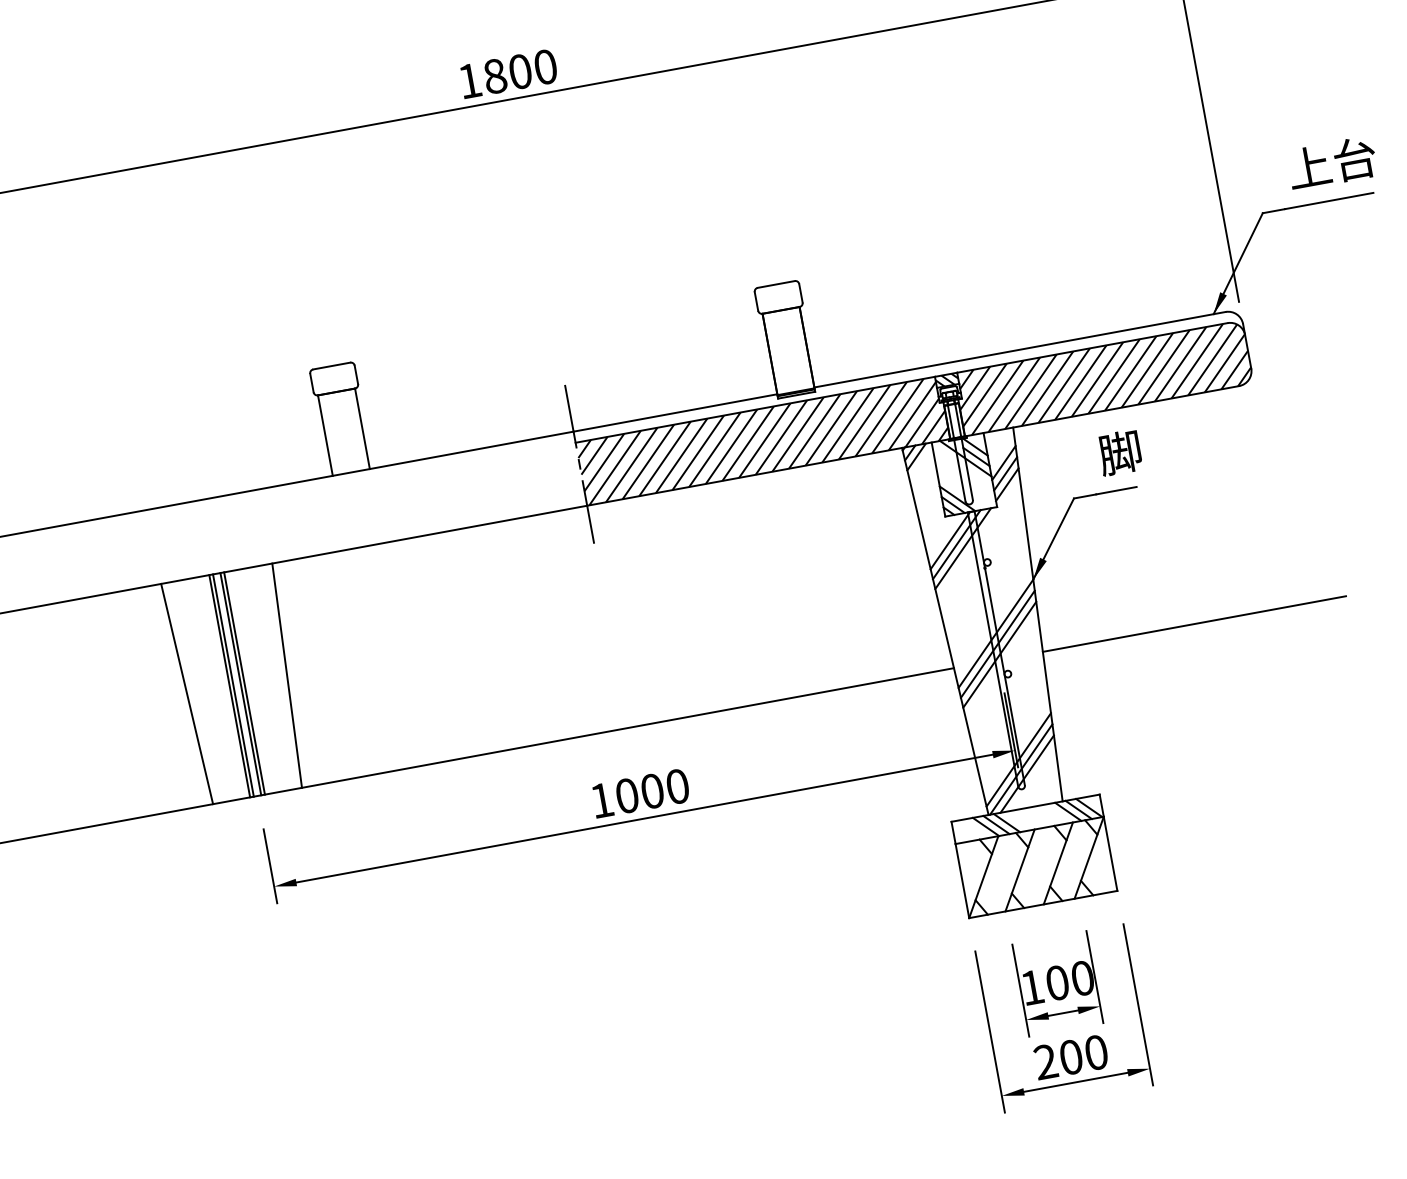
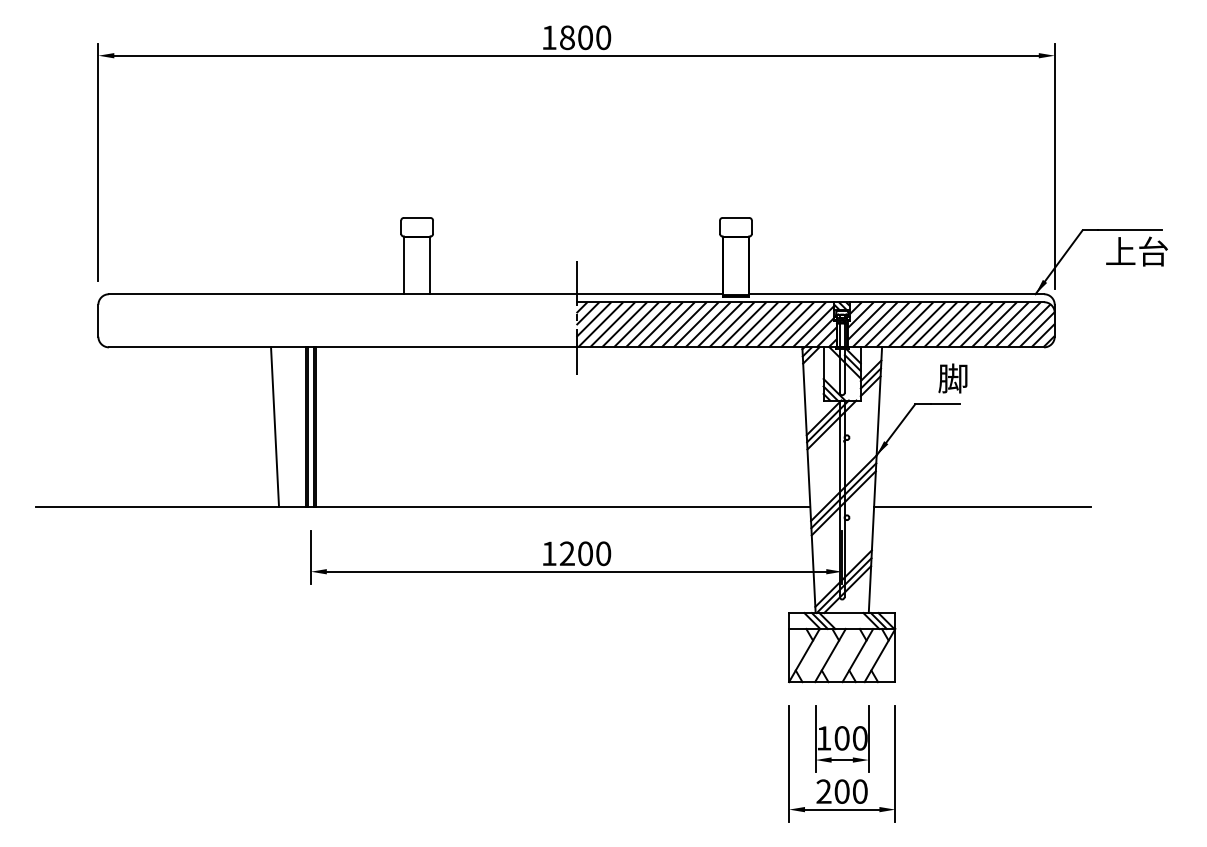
text: (1331, 163) -> (1136, 251), moved
line: (286, 674) -> (346, 426), removed
text: (625, 795) -> (566, 553), 1000 -> 1200

